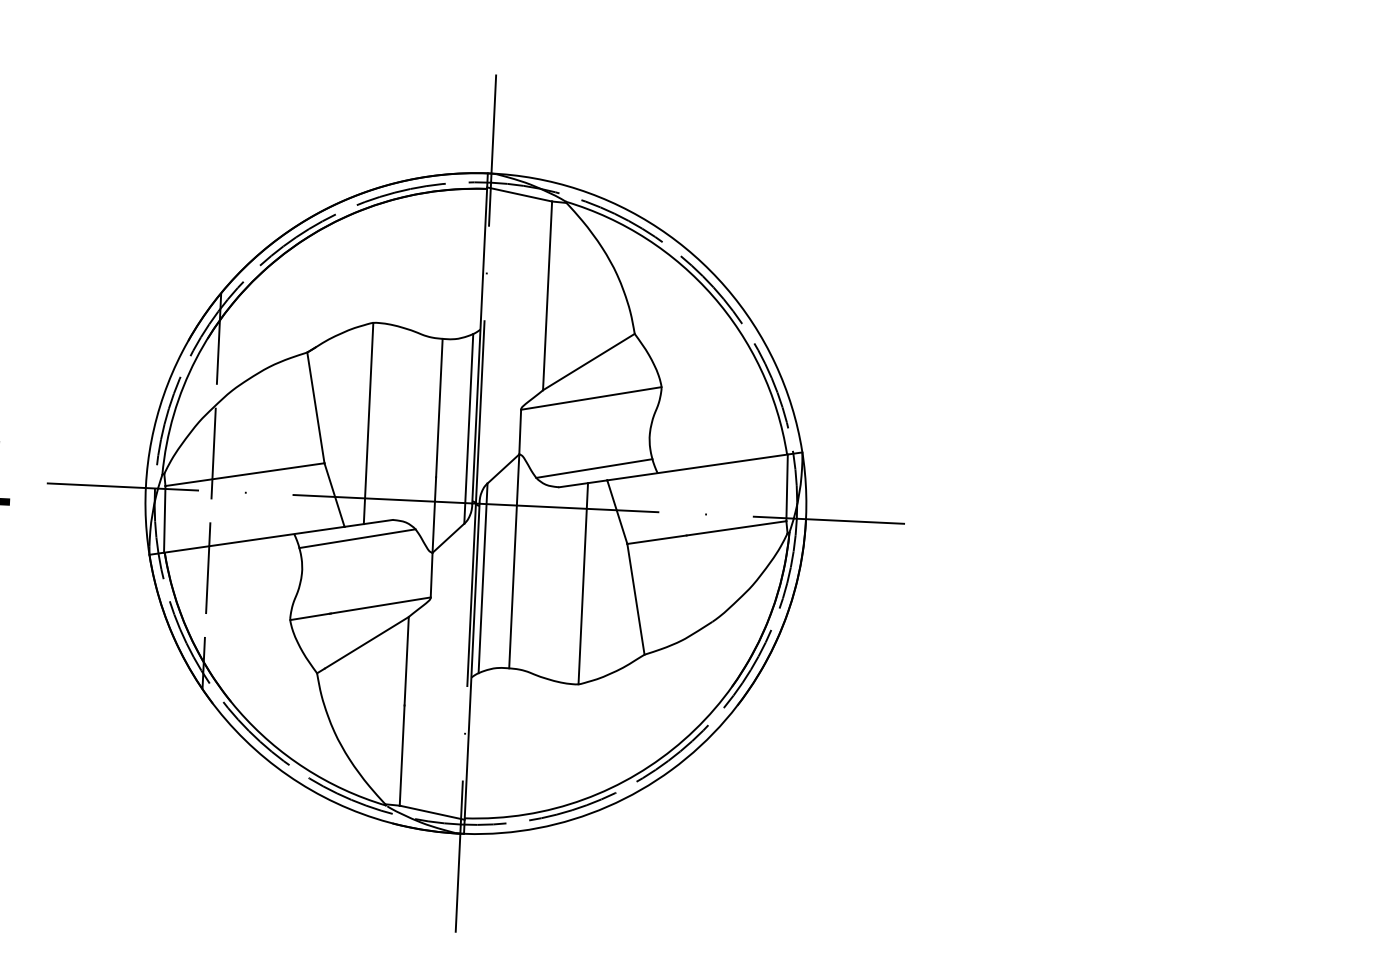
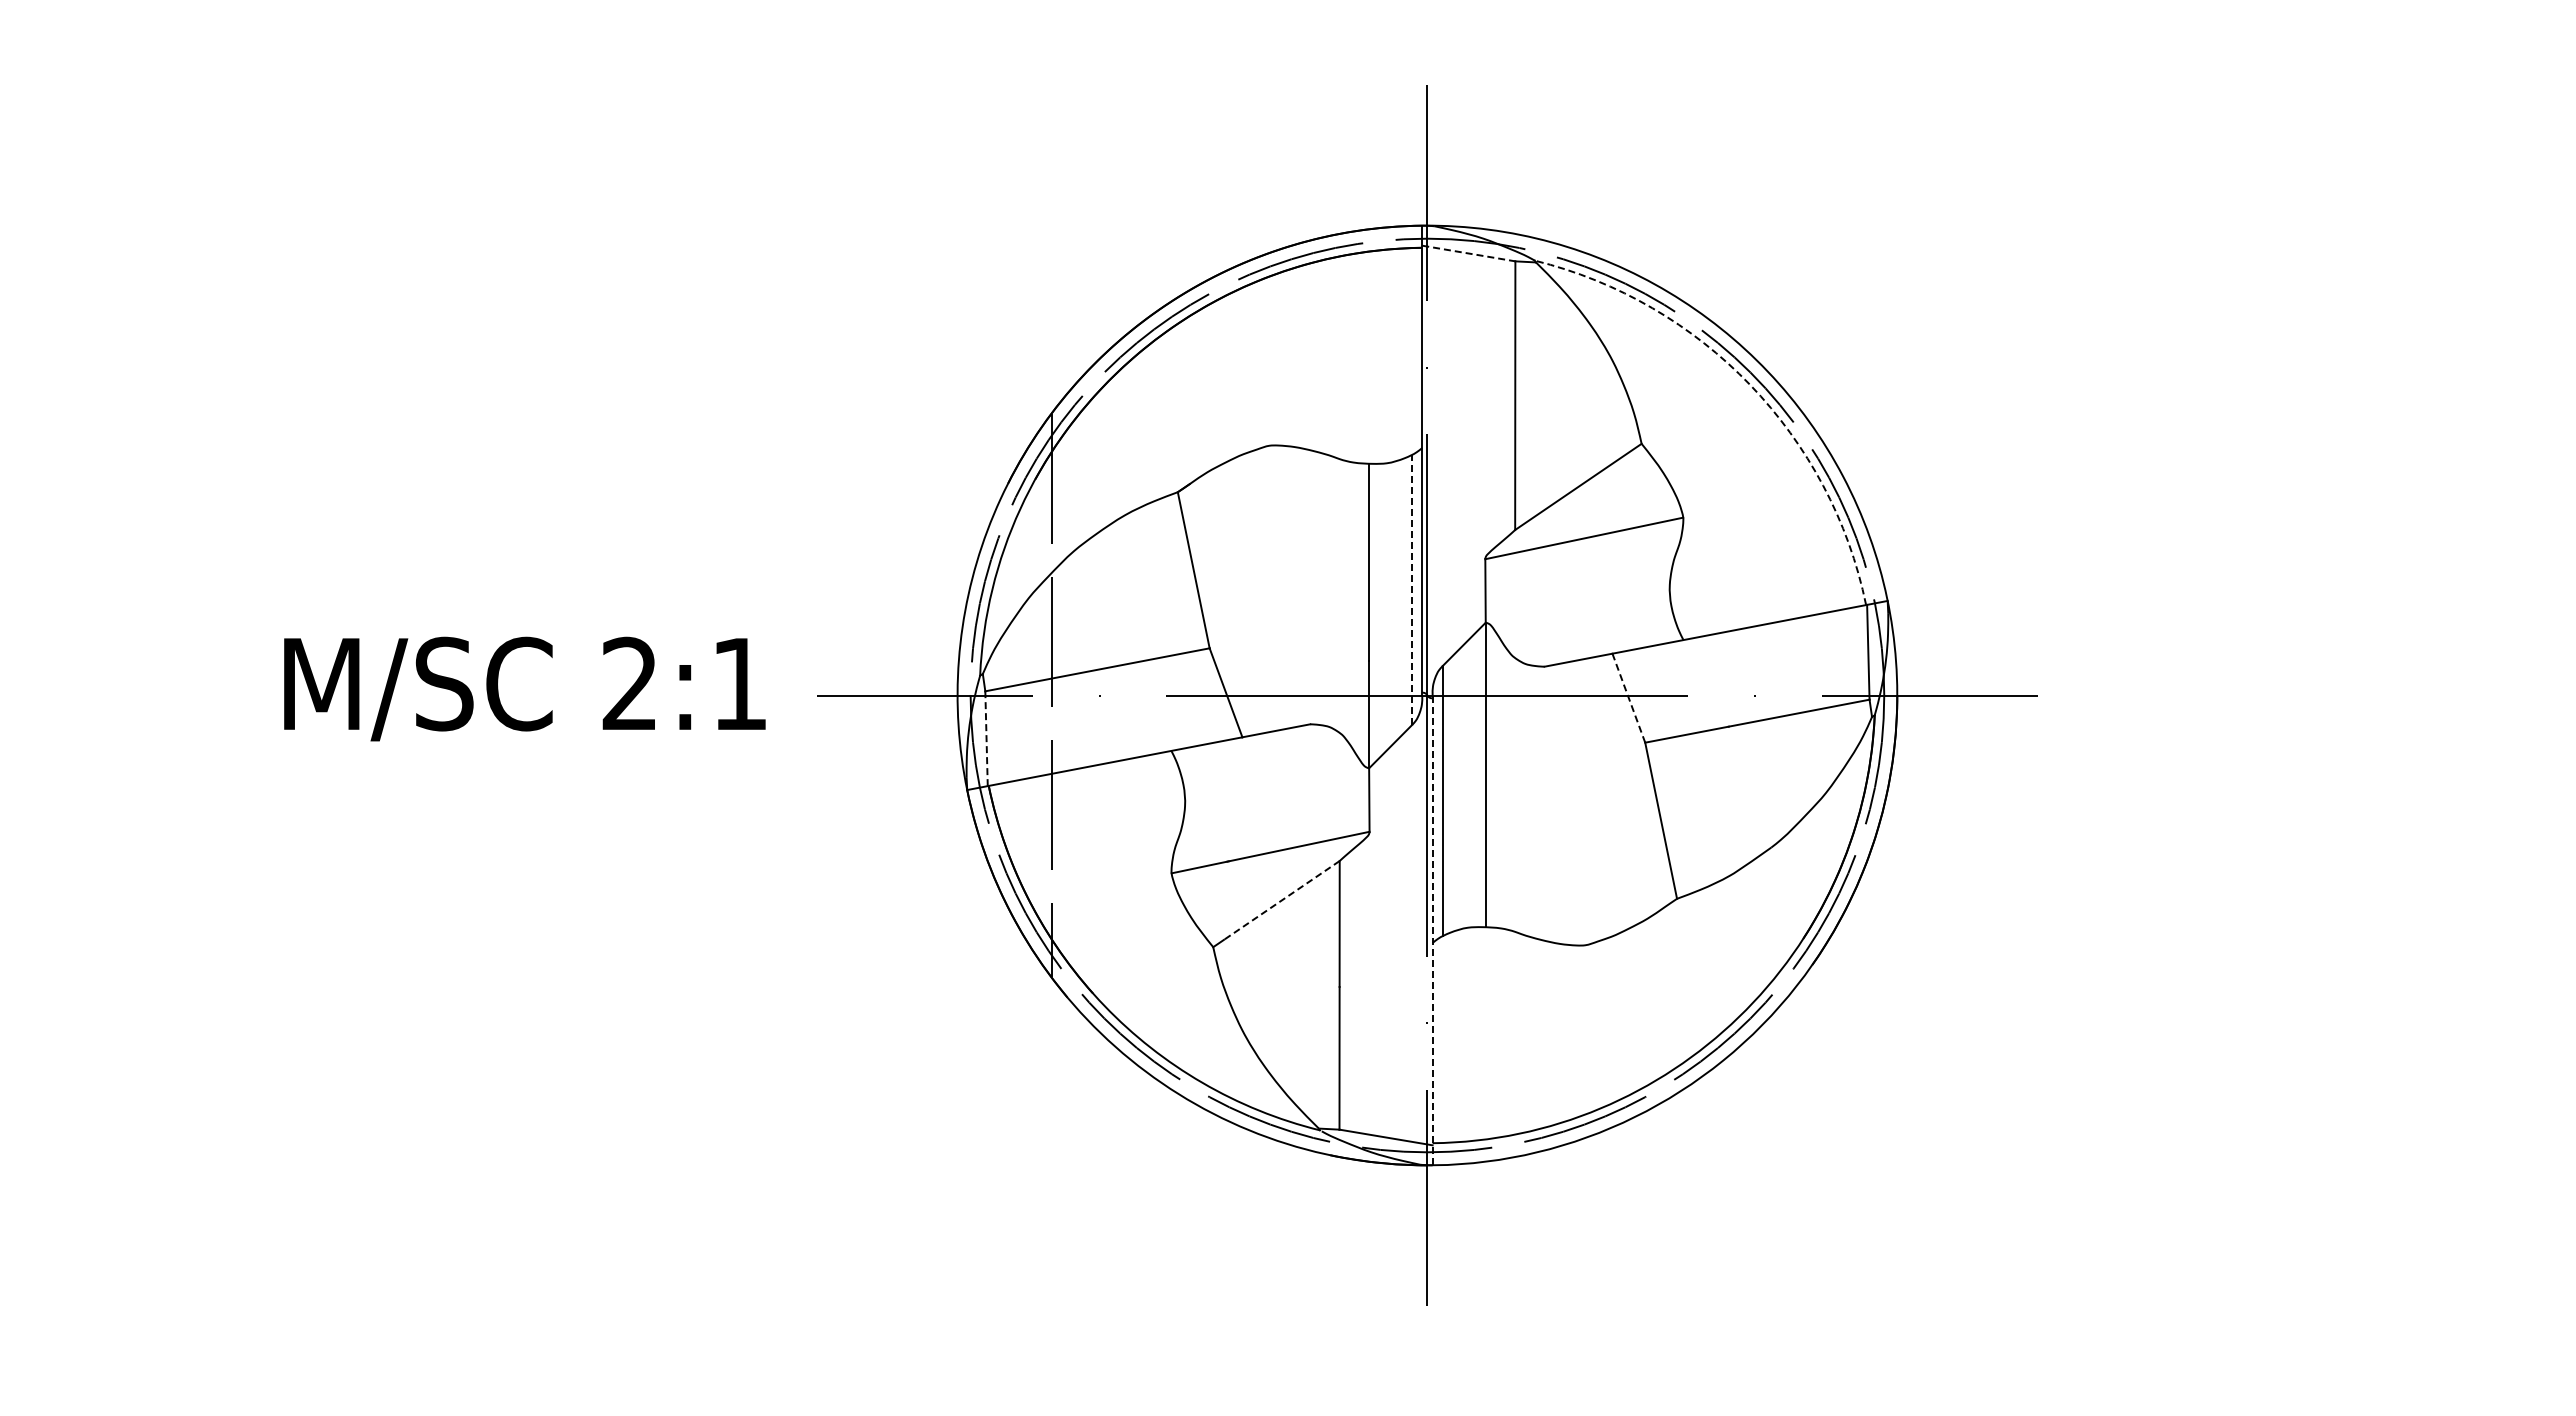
line: (520, 194) -> (1469, 253), solid -> dashed
arc: (713, 296) -> (1750, 385), solid -> dashed
line: (368, 423) -> (1269, 588), removed
line: (468, 428) -> (1412, 589), solid -> dashed
line: (594, 468) -> (1593, 637), removed
line: (617, 512) -> (1629, 698), solid -> dashed
line: (164, 519) -> (986, 738), solid -> dashed
line: (357, 538) -> (1261, 753), removed
line: (583, 583) -> (1585, 801), removed
line: (366, 642) -> (1281, 900), solid -> dashed
line: (471, 668) -> (1432, 930), solid -> dashed

